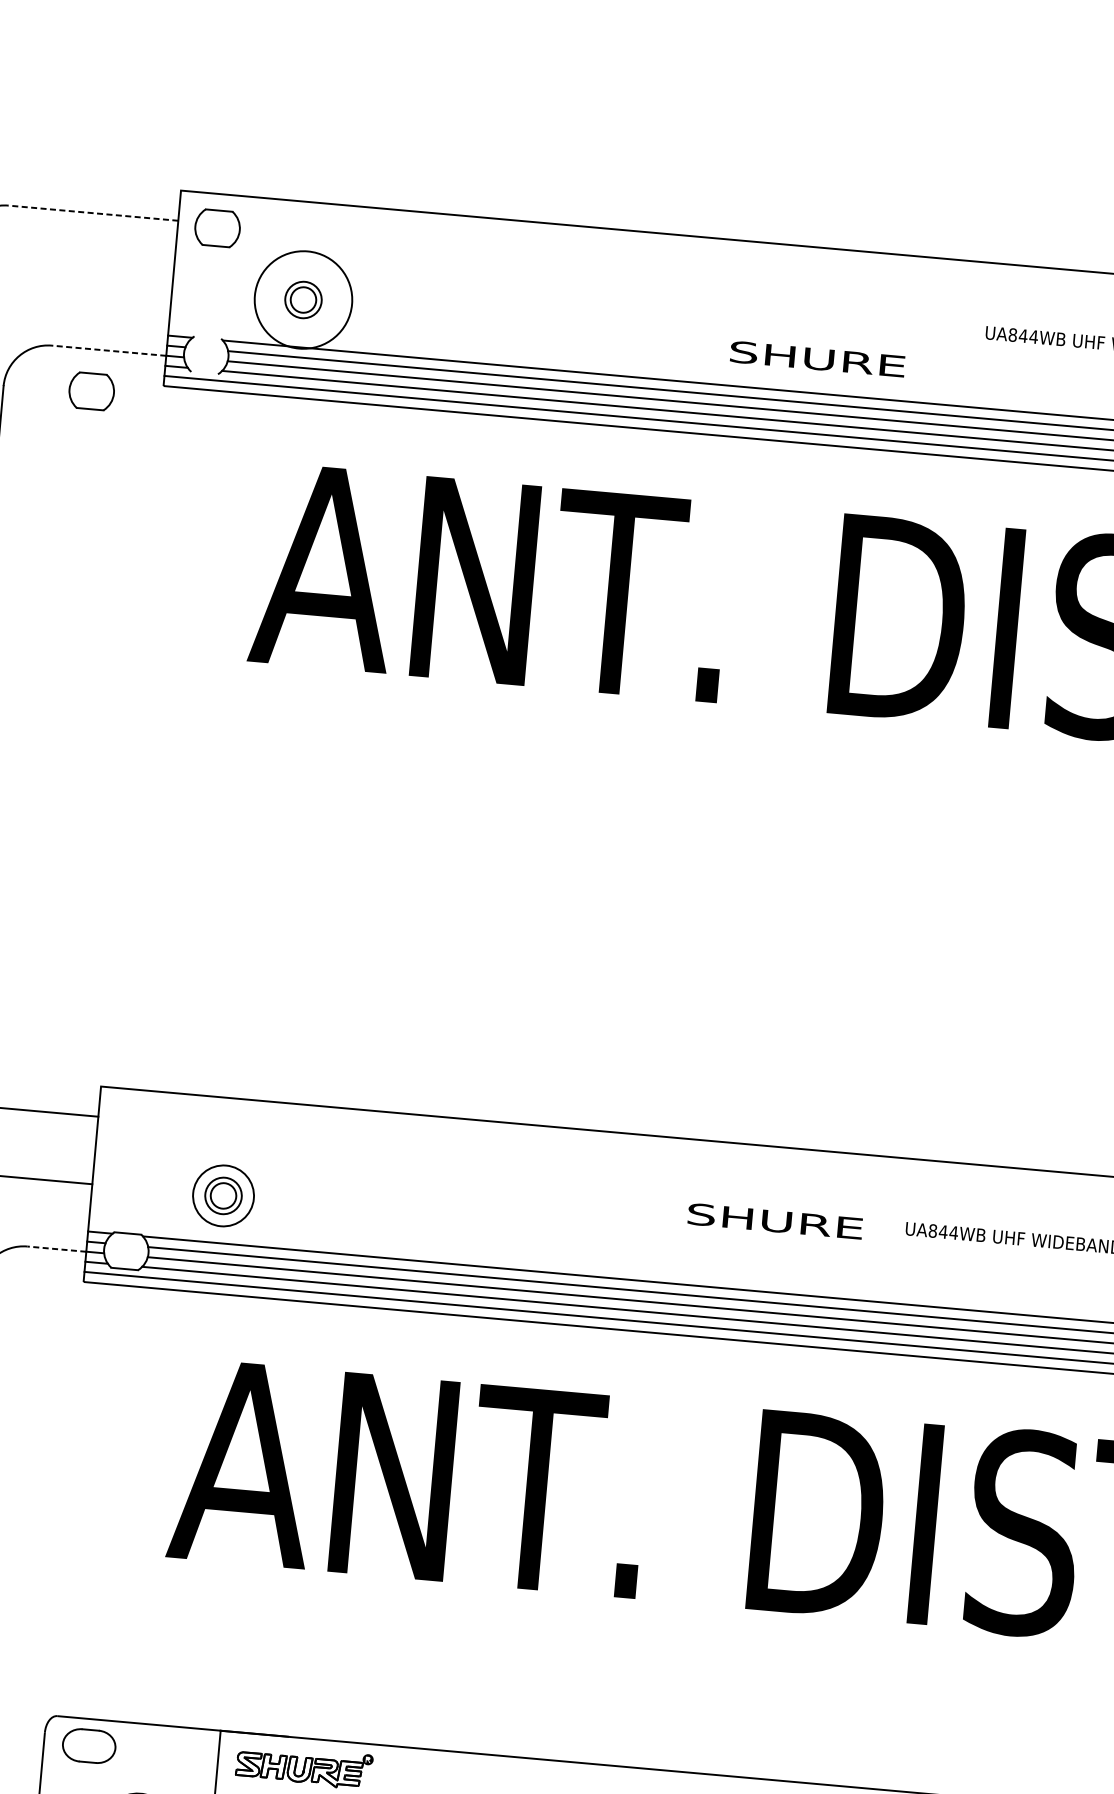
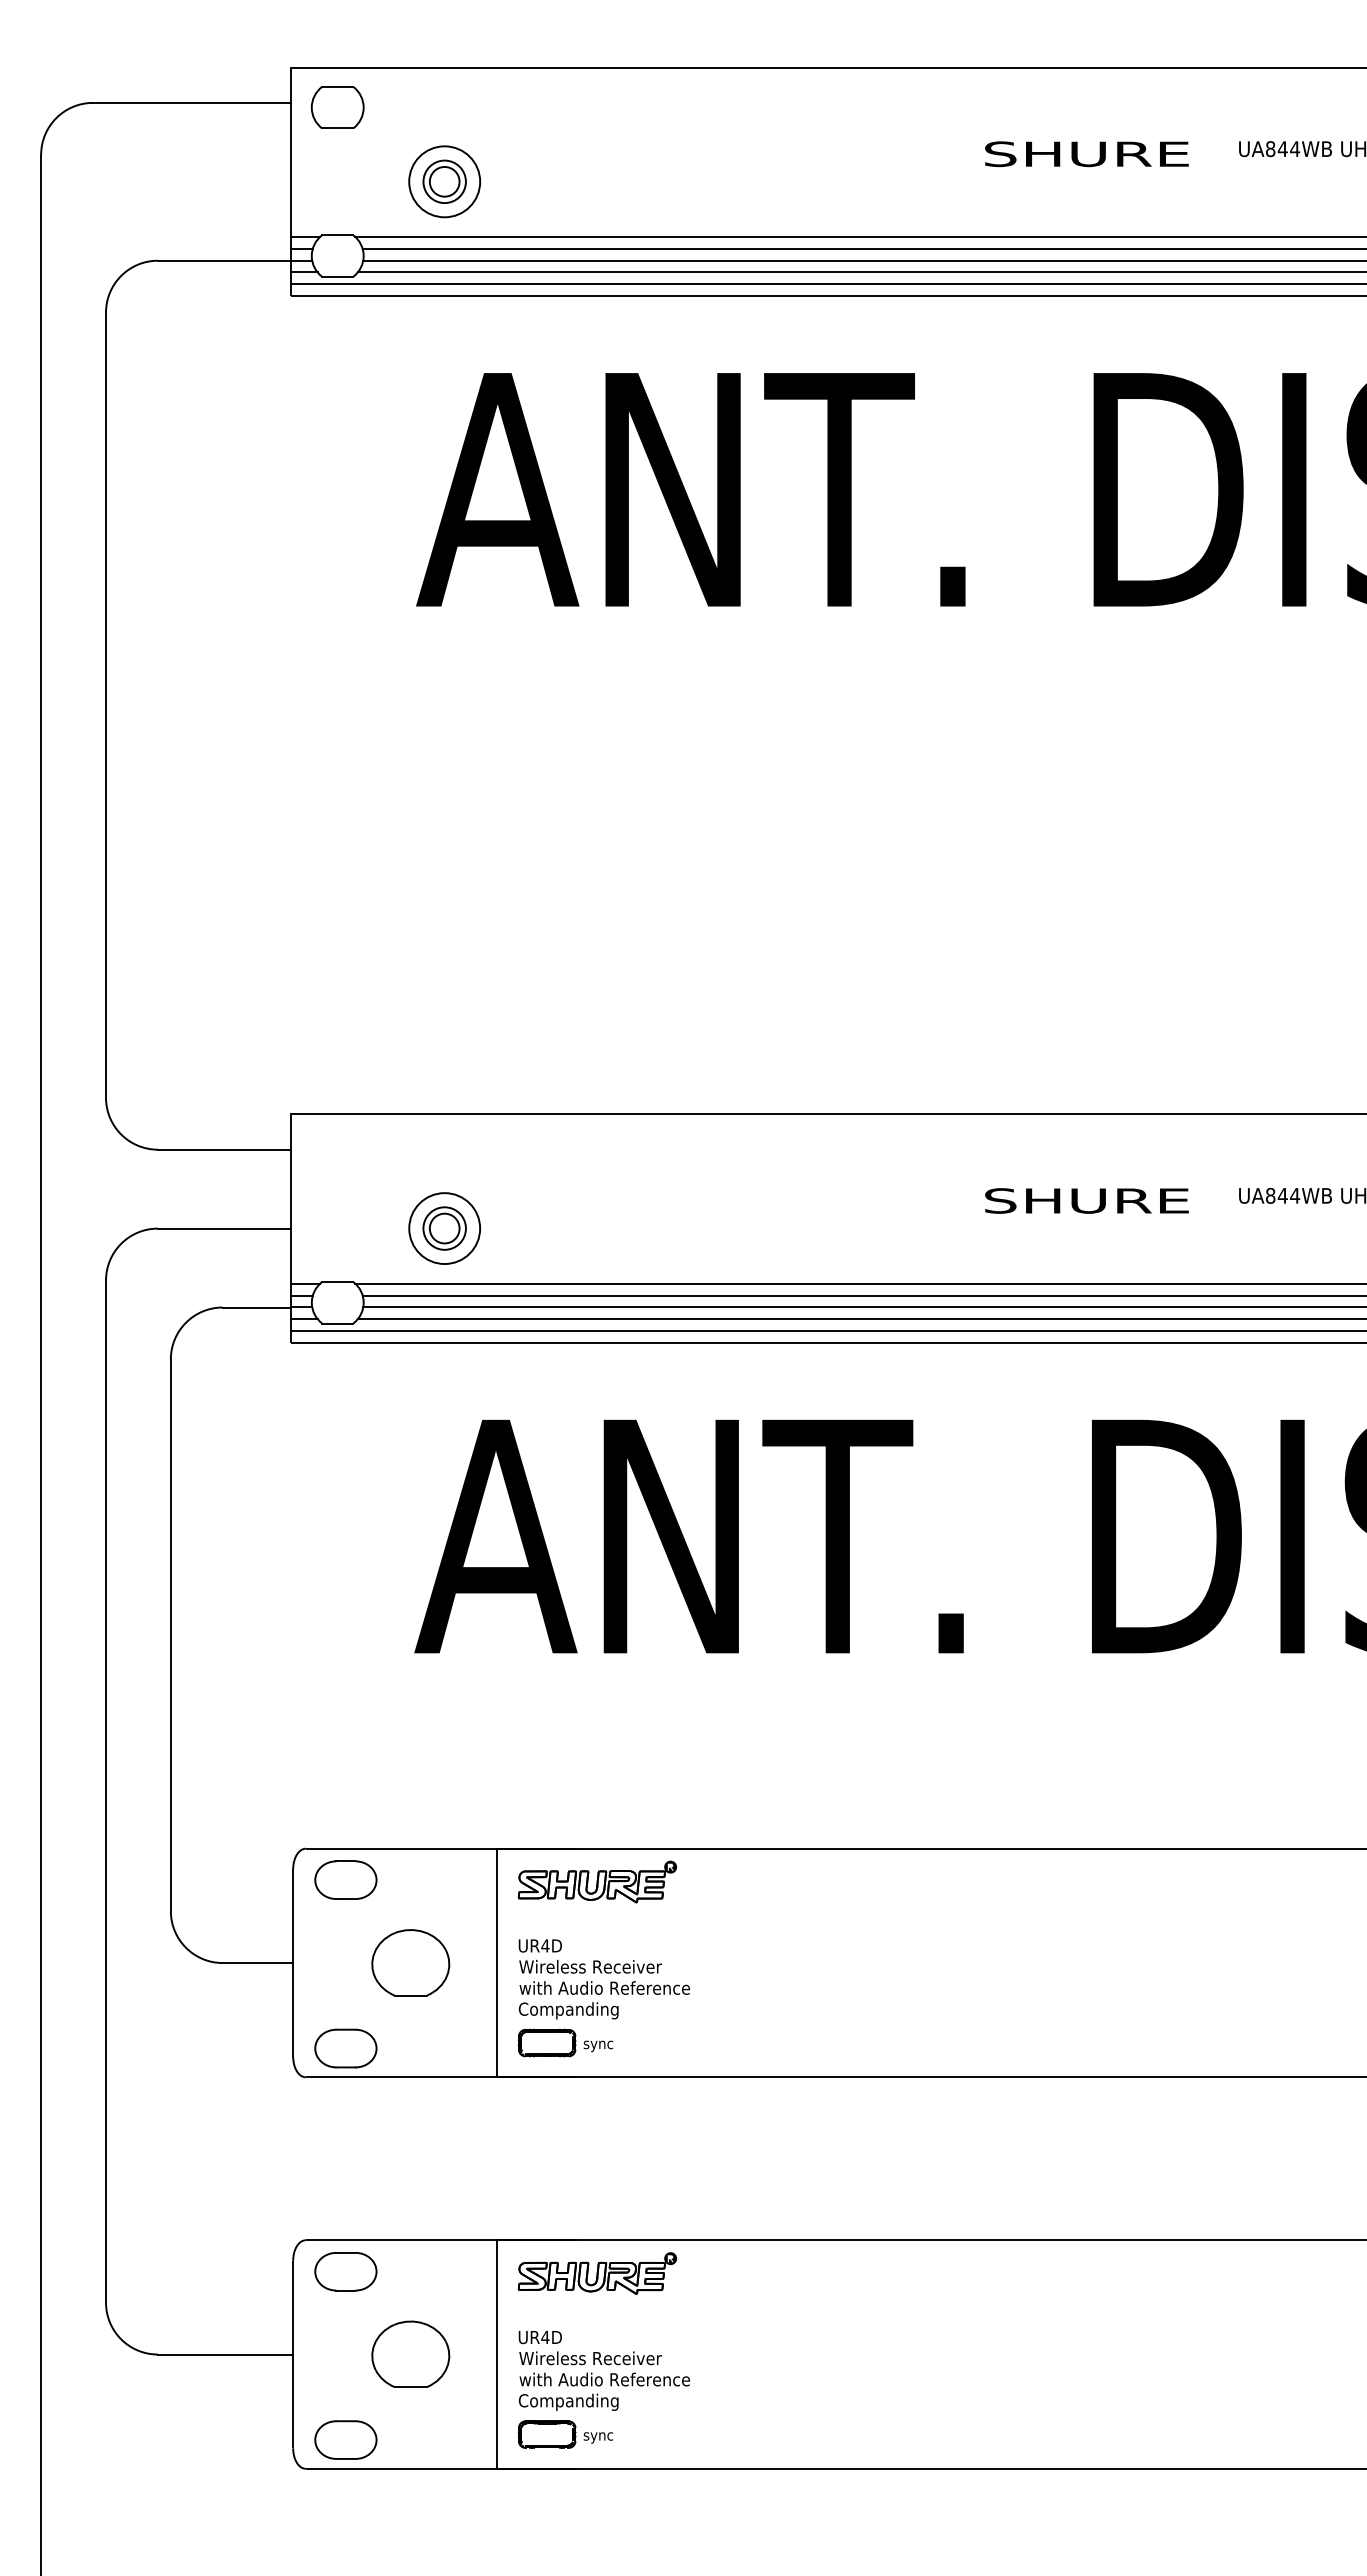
line: (92, 212) -> (191, 102), dashed -> solid
circle: (303, 299) -> (444, 181), size x0.62
line: (207, 337) -> (337, 235), added
line: (109, 350) -> (224, 260), dashed -> solid
text: (817, 359) -> (1086, 154), moved
line: (204, 372) -> (337, 276), added
part: (91, 391) -> (208, 309), removed
line: (56, 1249) -> (256, 1307), dashed -> solid

